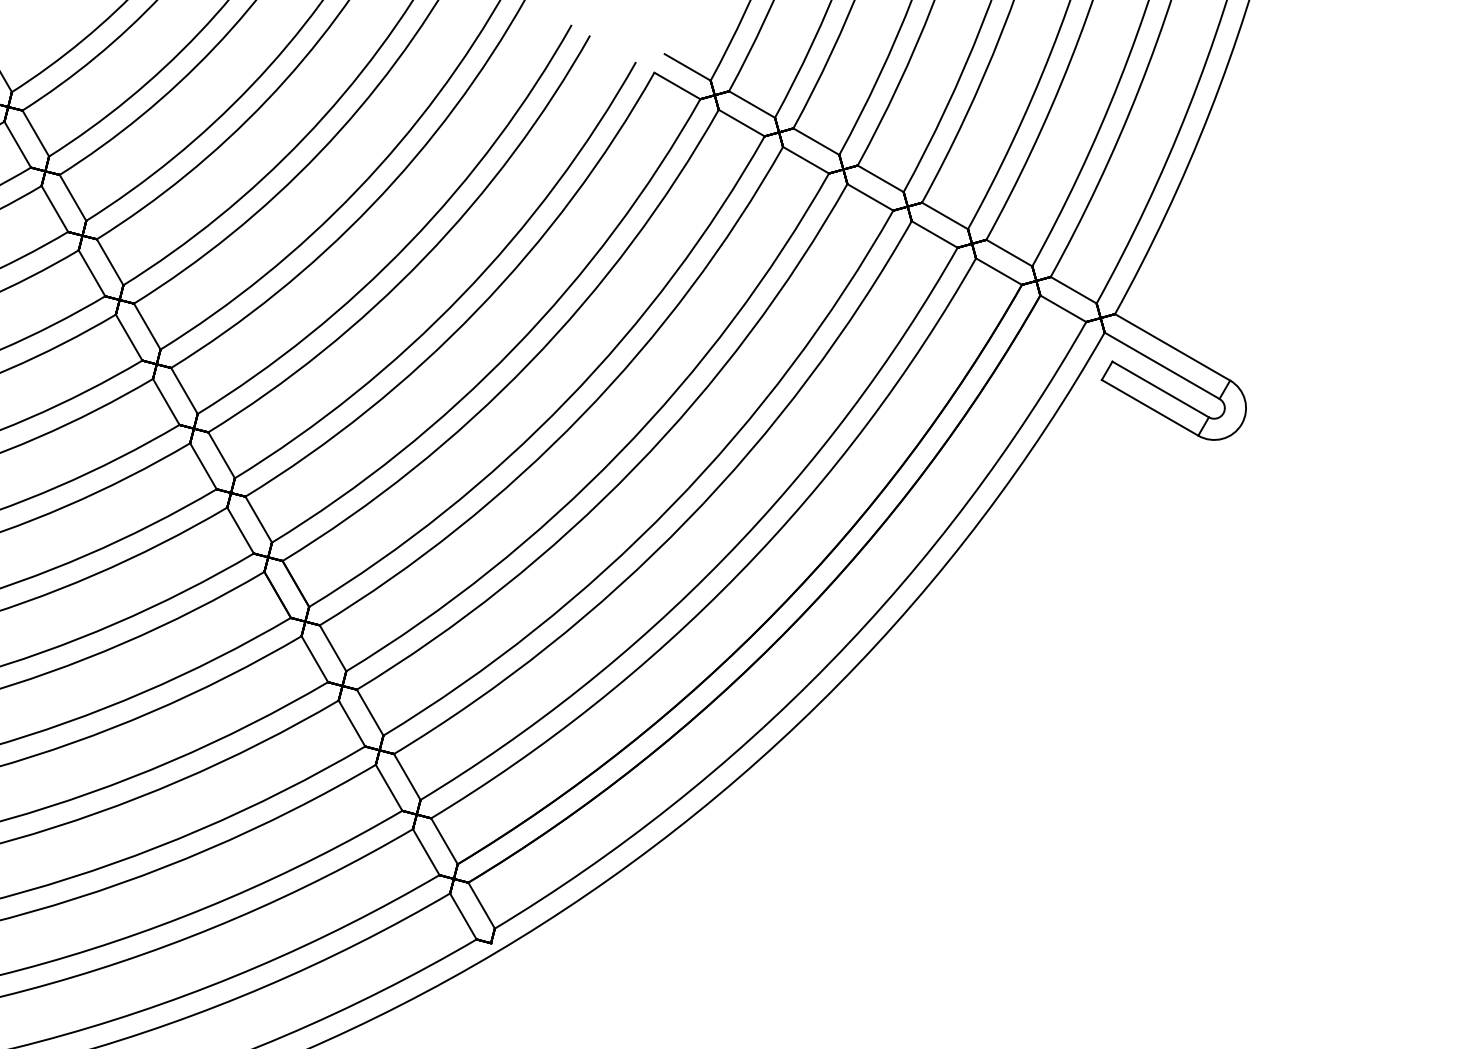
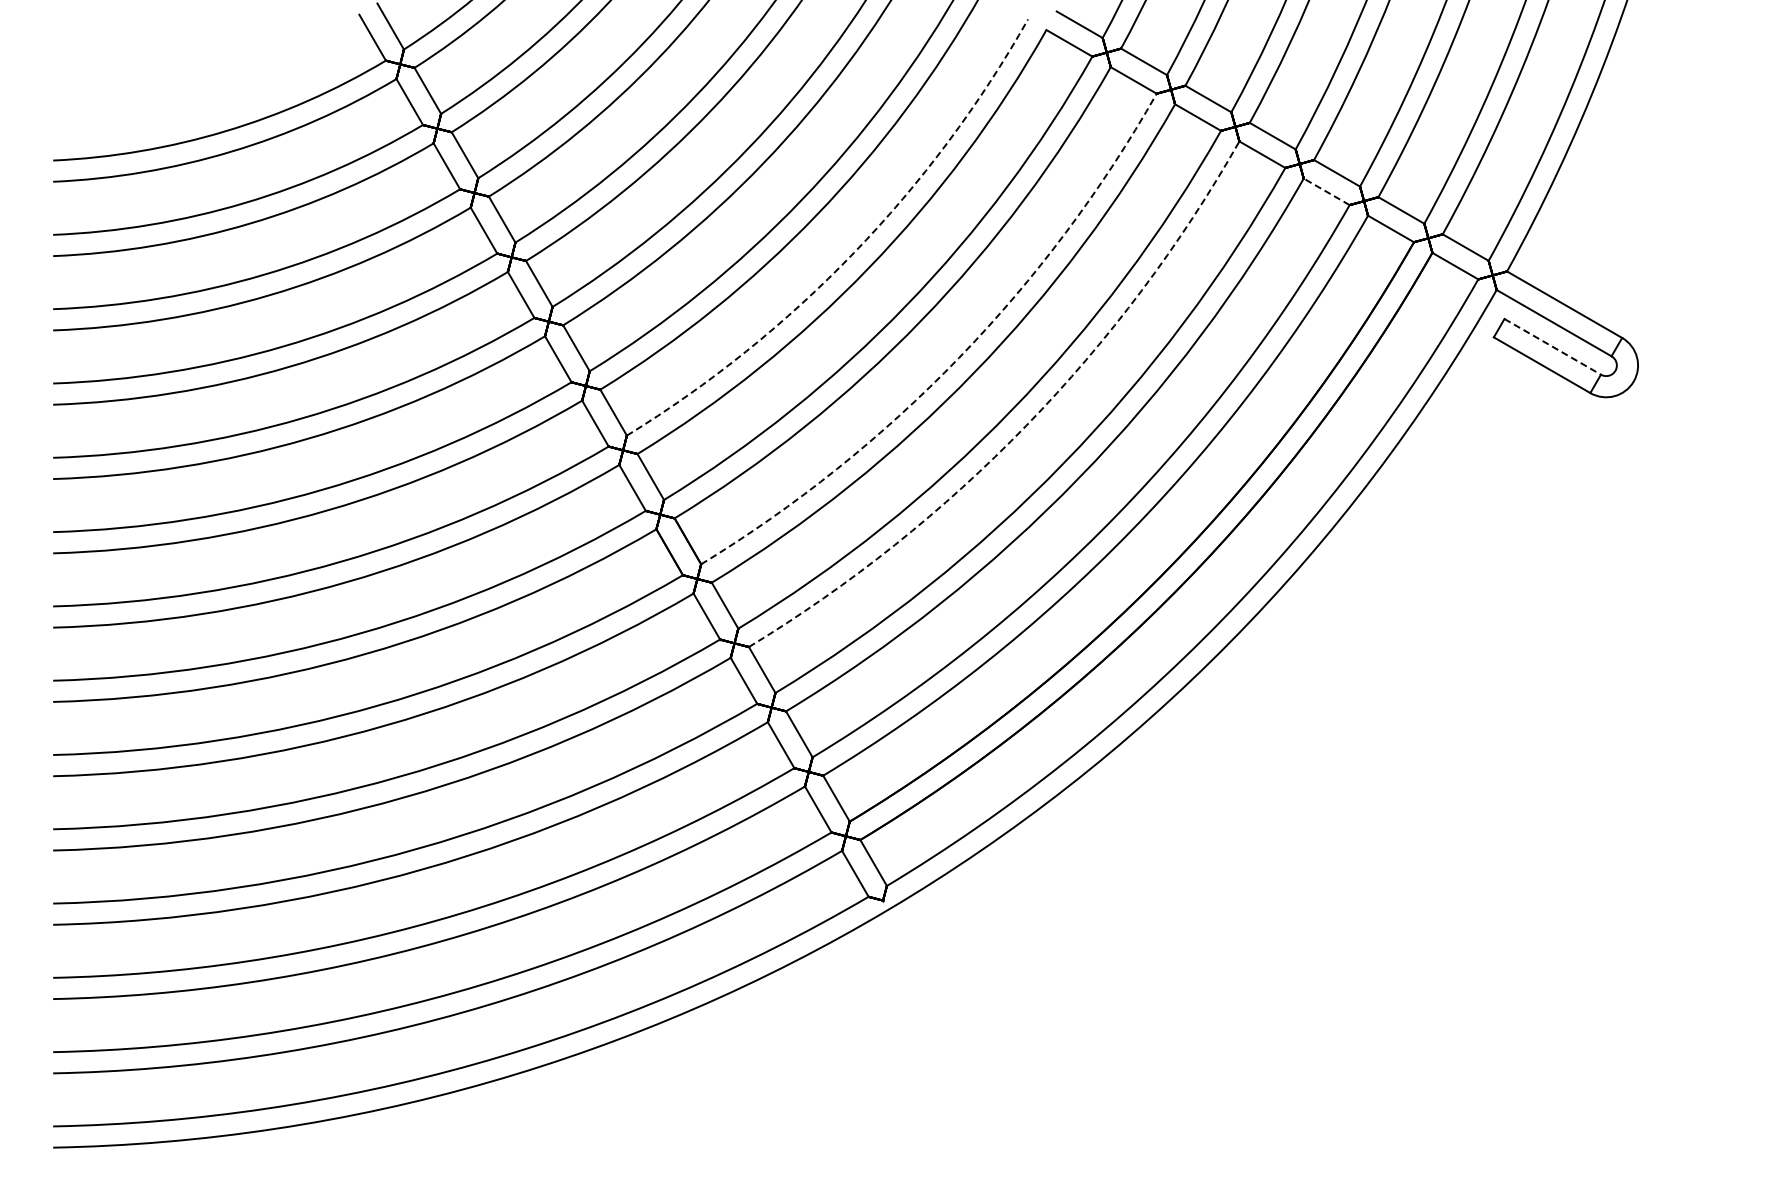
line: (934, 234) -> (1326, 191), solid -> dashed
arc: (461, 296) -> (853, 253), solid -> dashed
line: (1160, 389) -> (1552, 346), solid -> dashed
arc: (566, 401) -> (958, 358), solid -> dashed
arc: (634, 468) -> (1026, 425), solid -> dashed

